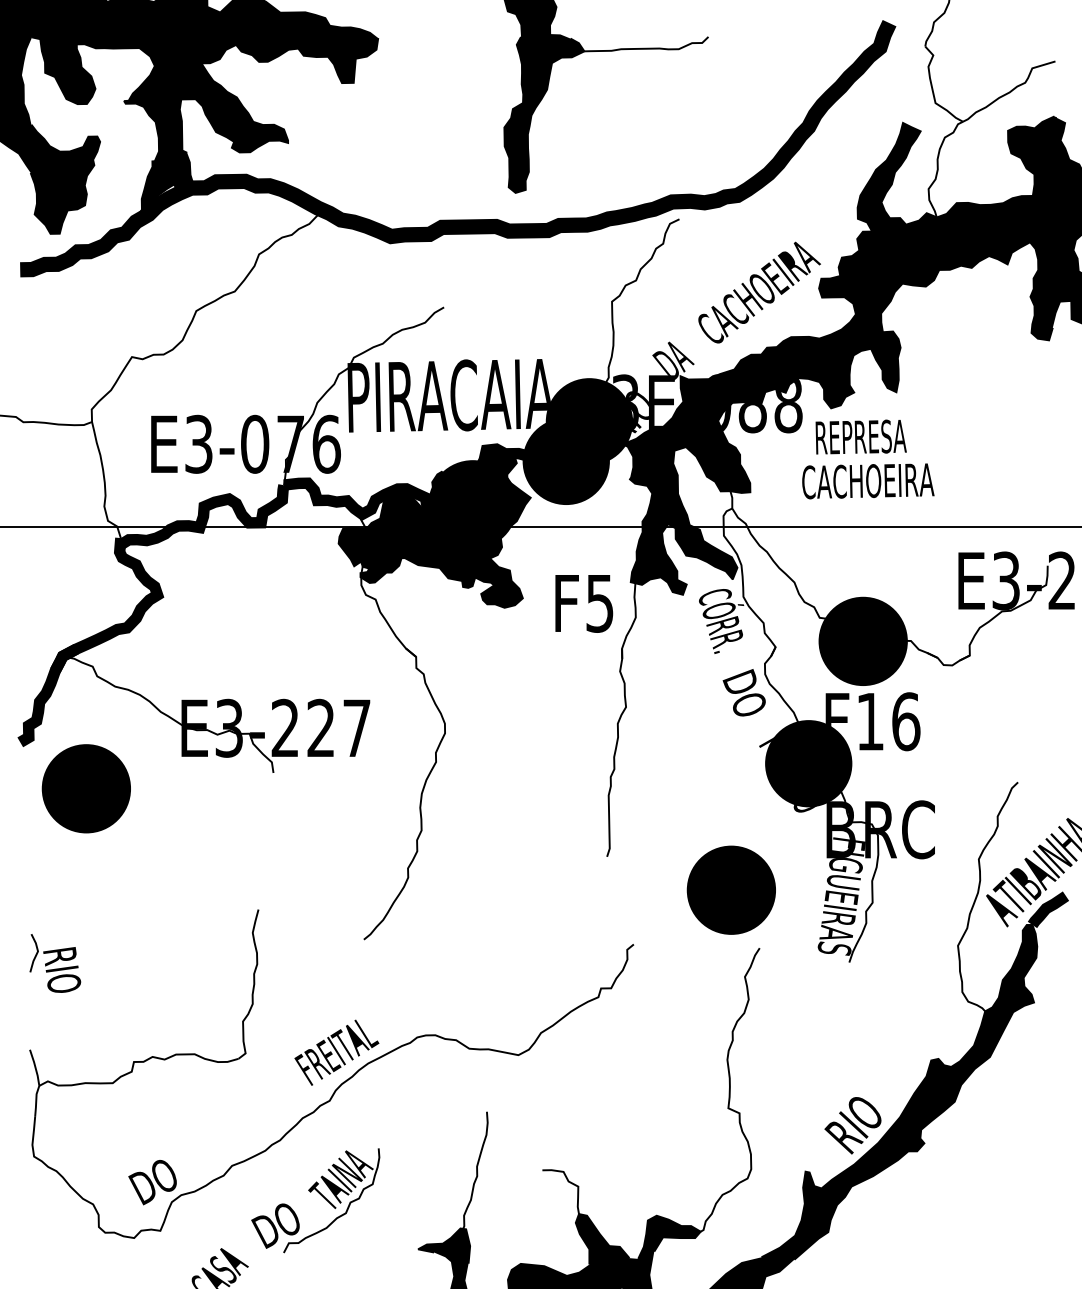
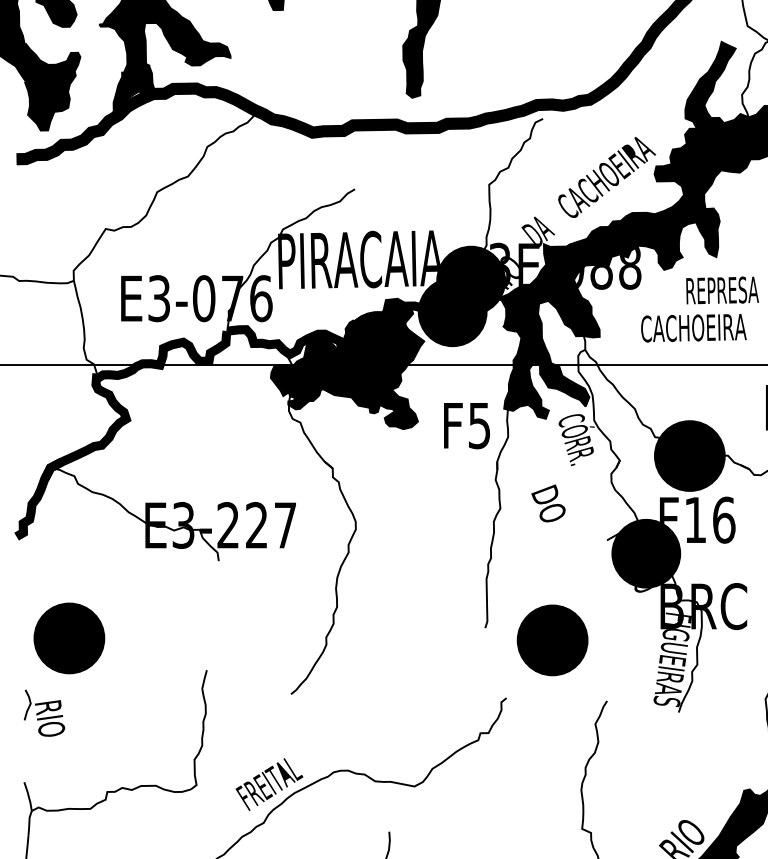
text: (860, 436) -> (722, 289), moved
text: (743, 692) -> (547, 503), moved
part: (85, 788) -> (68, 638), moved
part: (730, 889) -> (551, 639), moved

